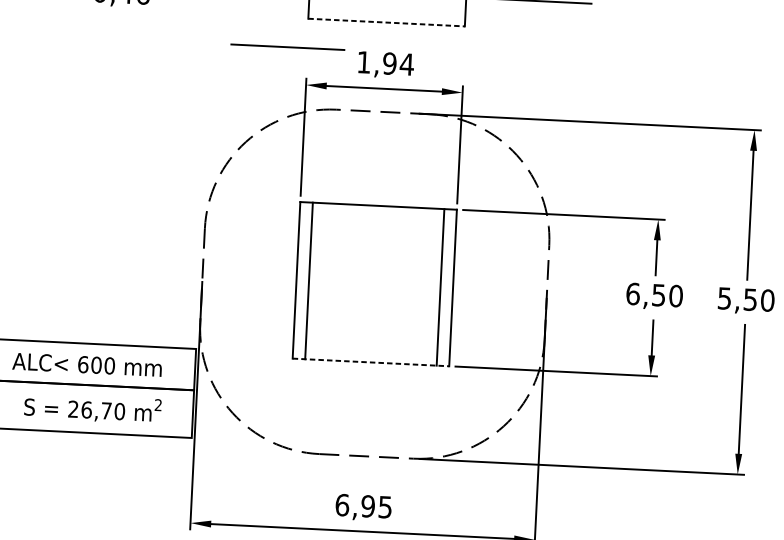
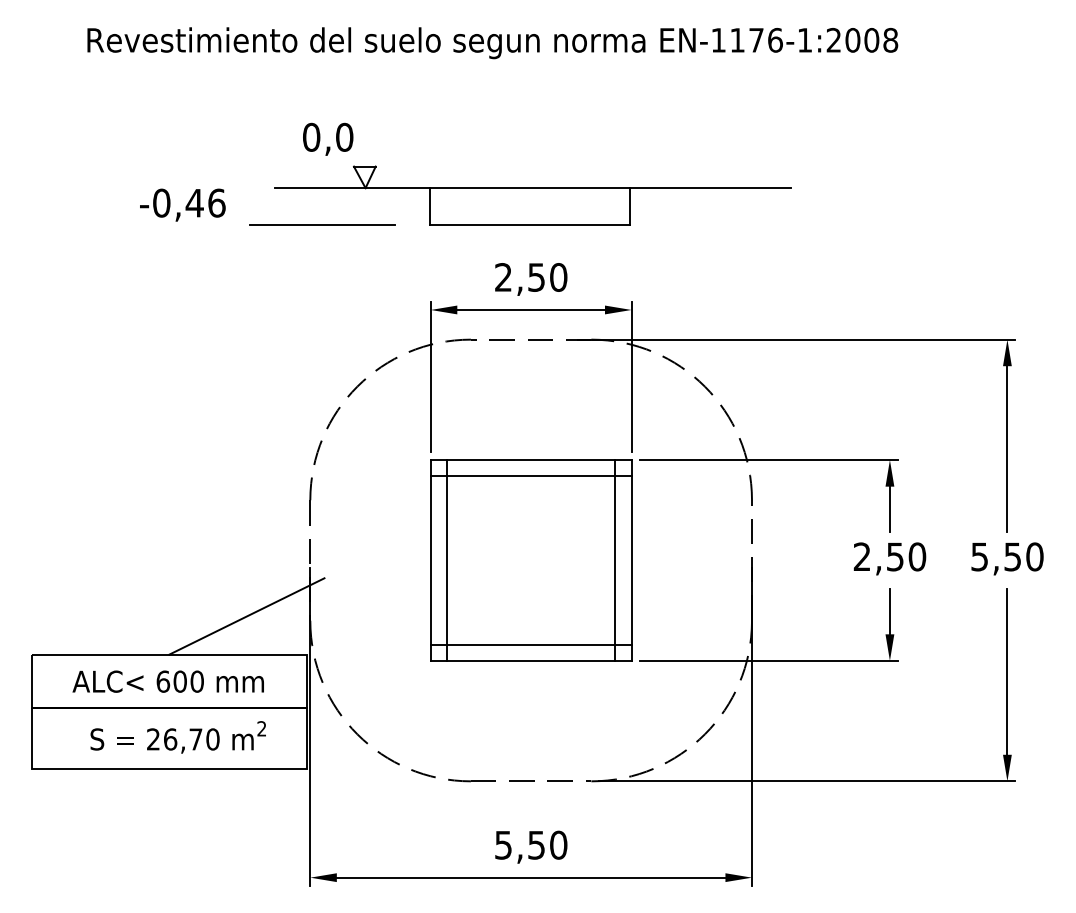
line: (387, 22) -> (530, 225), dashed -> solid
line: (288, 47) -> (322, 224), moved
text: (385, 63) -> (531, 277), 1,94 -> 2,50
line: (377, 218) -> (530, 476), added
text: (633, 293) -> (862, 556), 6,50 -> 2,50
line: (150, 316) -> (246, 616), added
line: (371, 349) -> (530, 644), added
line: (371, 362) -> (531, 660), dashed -> solid
text: (364, 505) -> (531, 844), 6,95 -> 5,50

